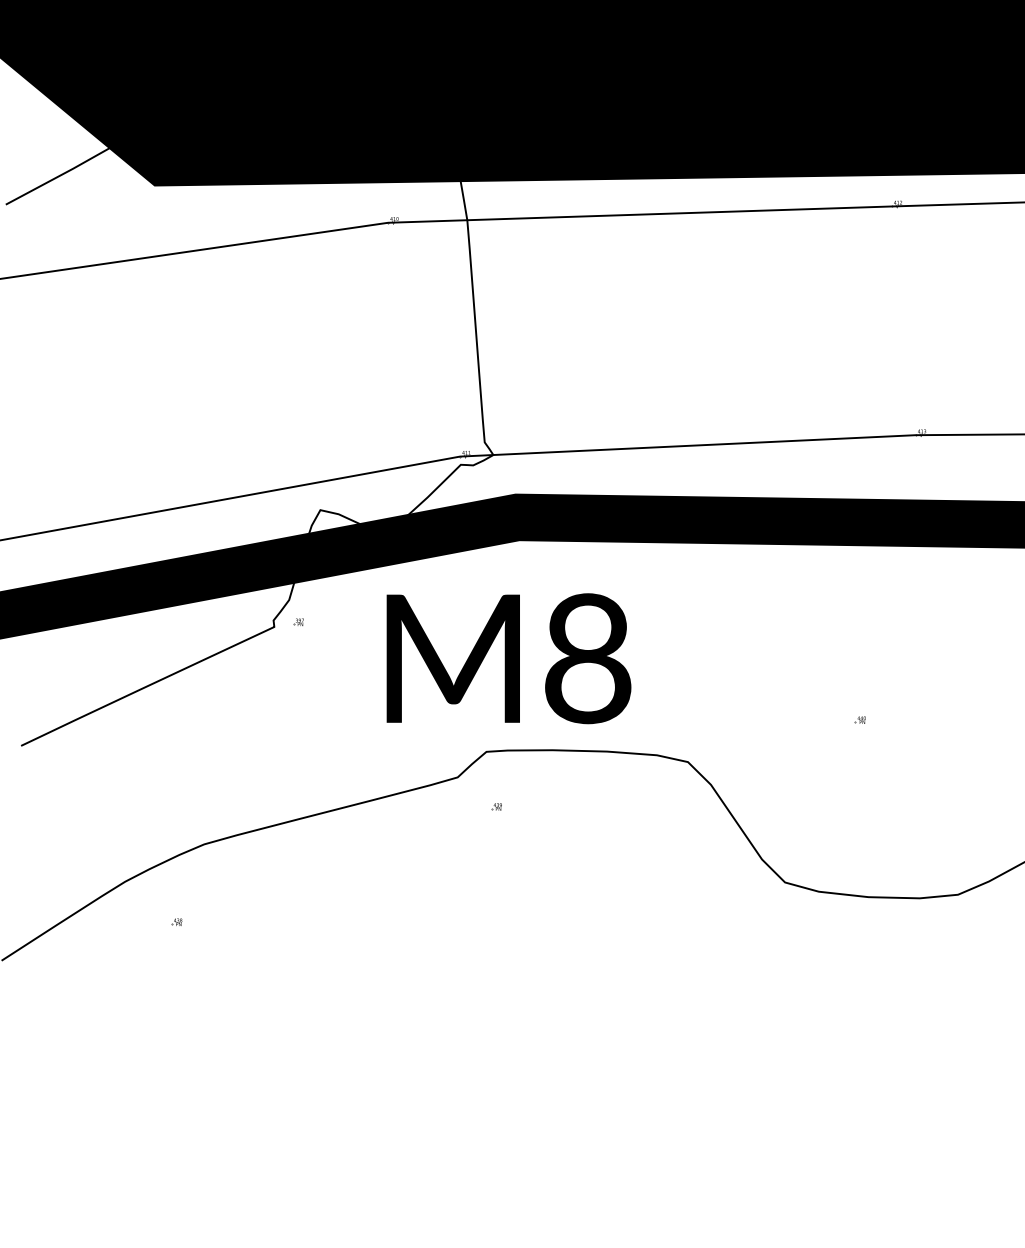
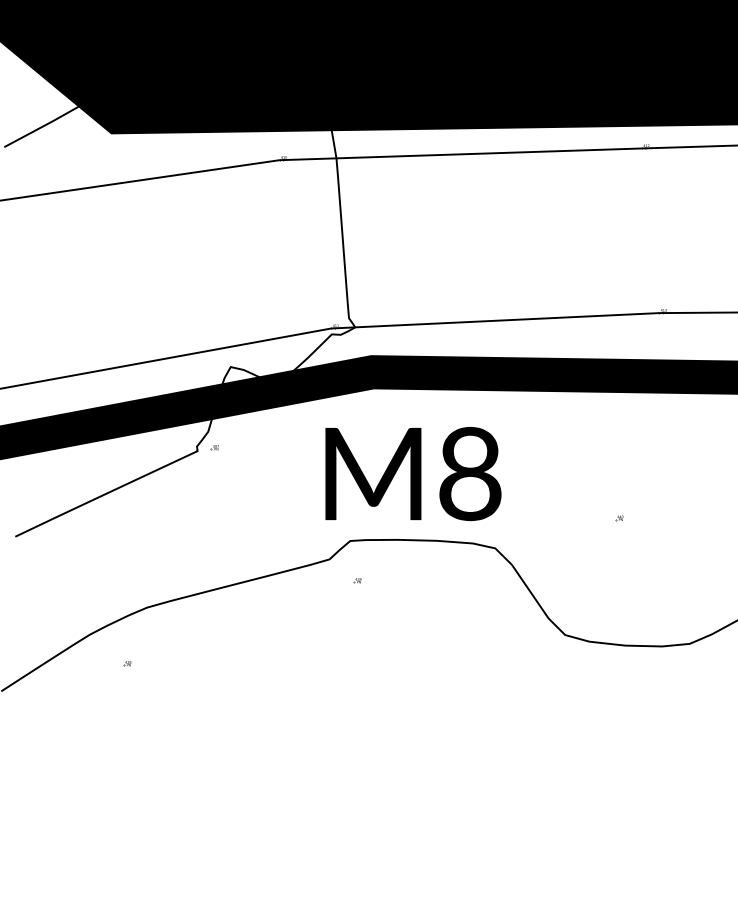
text: (509, 658) -> (413, 473), moved

